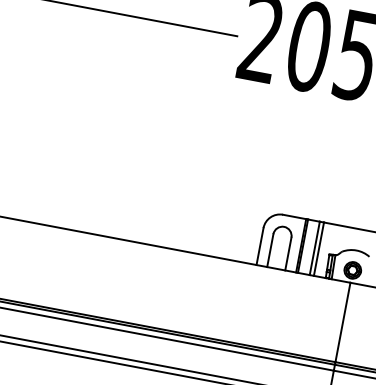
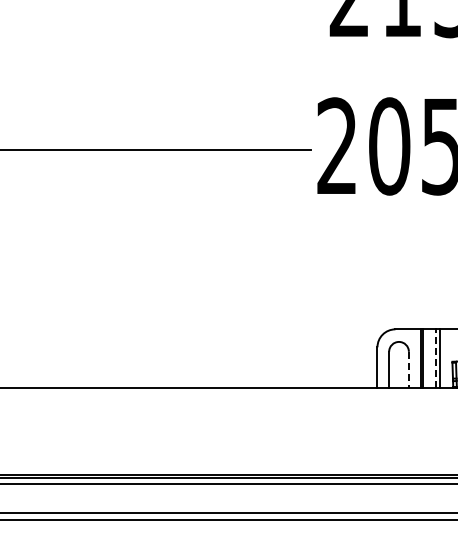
line: (314, 248) -> (435, 358), solid -> dashed
line: (288, 253) -> (408, 369), solid -> dashed

